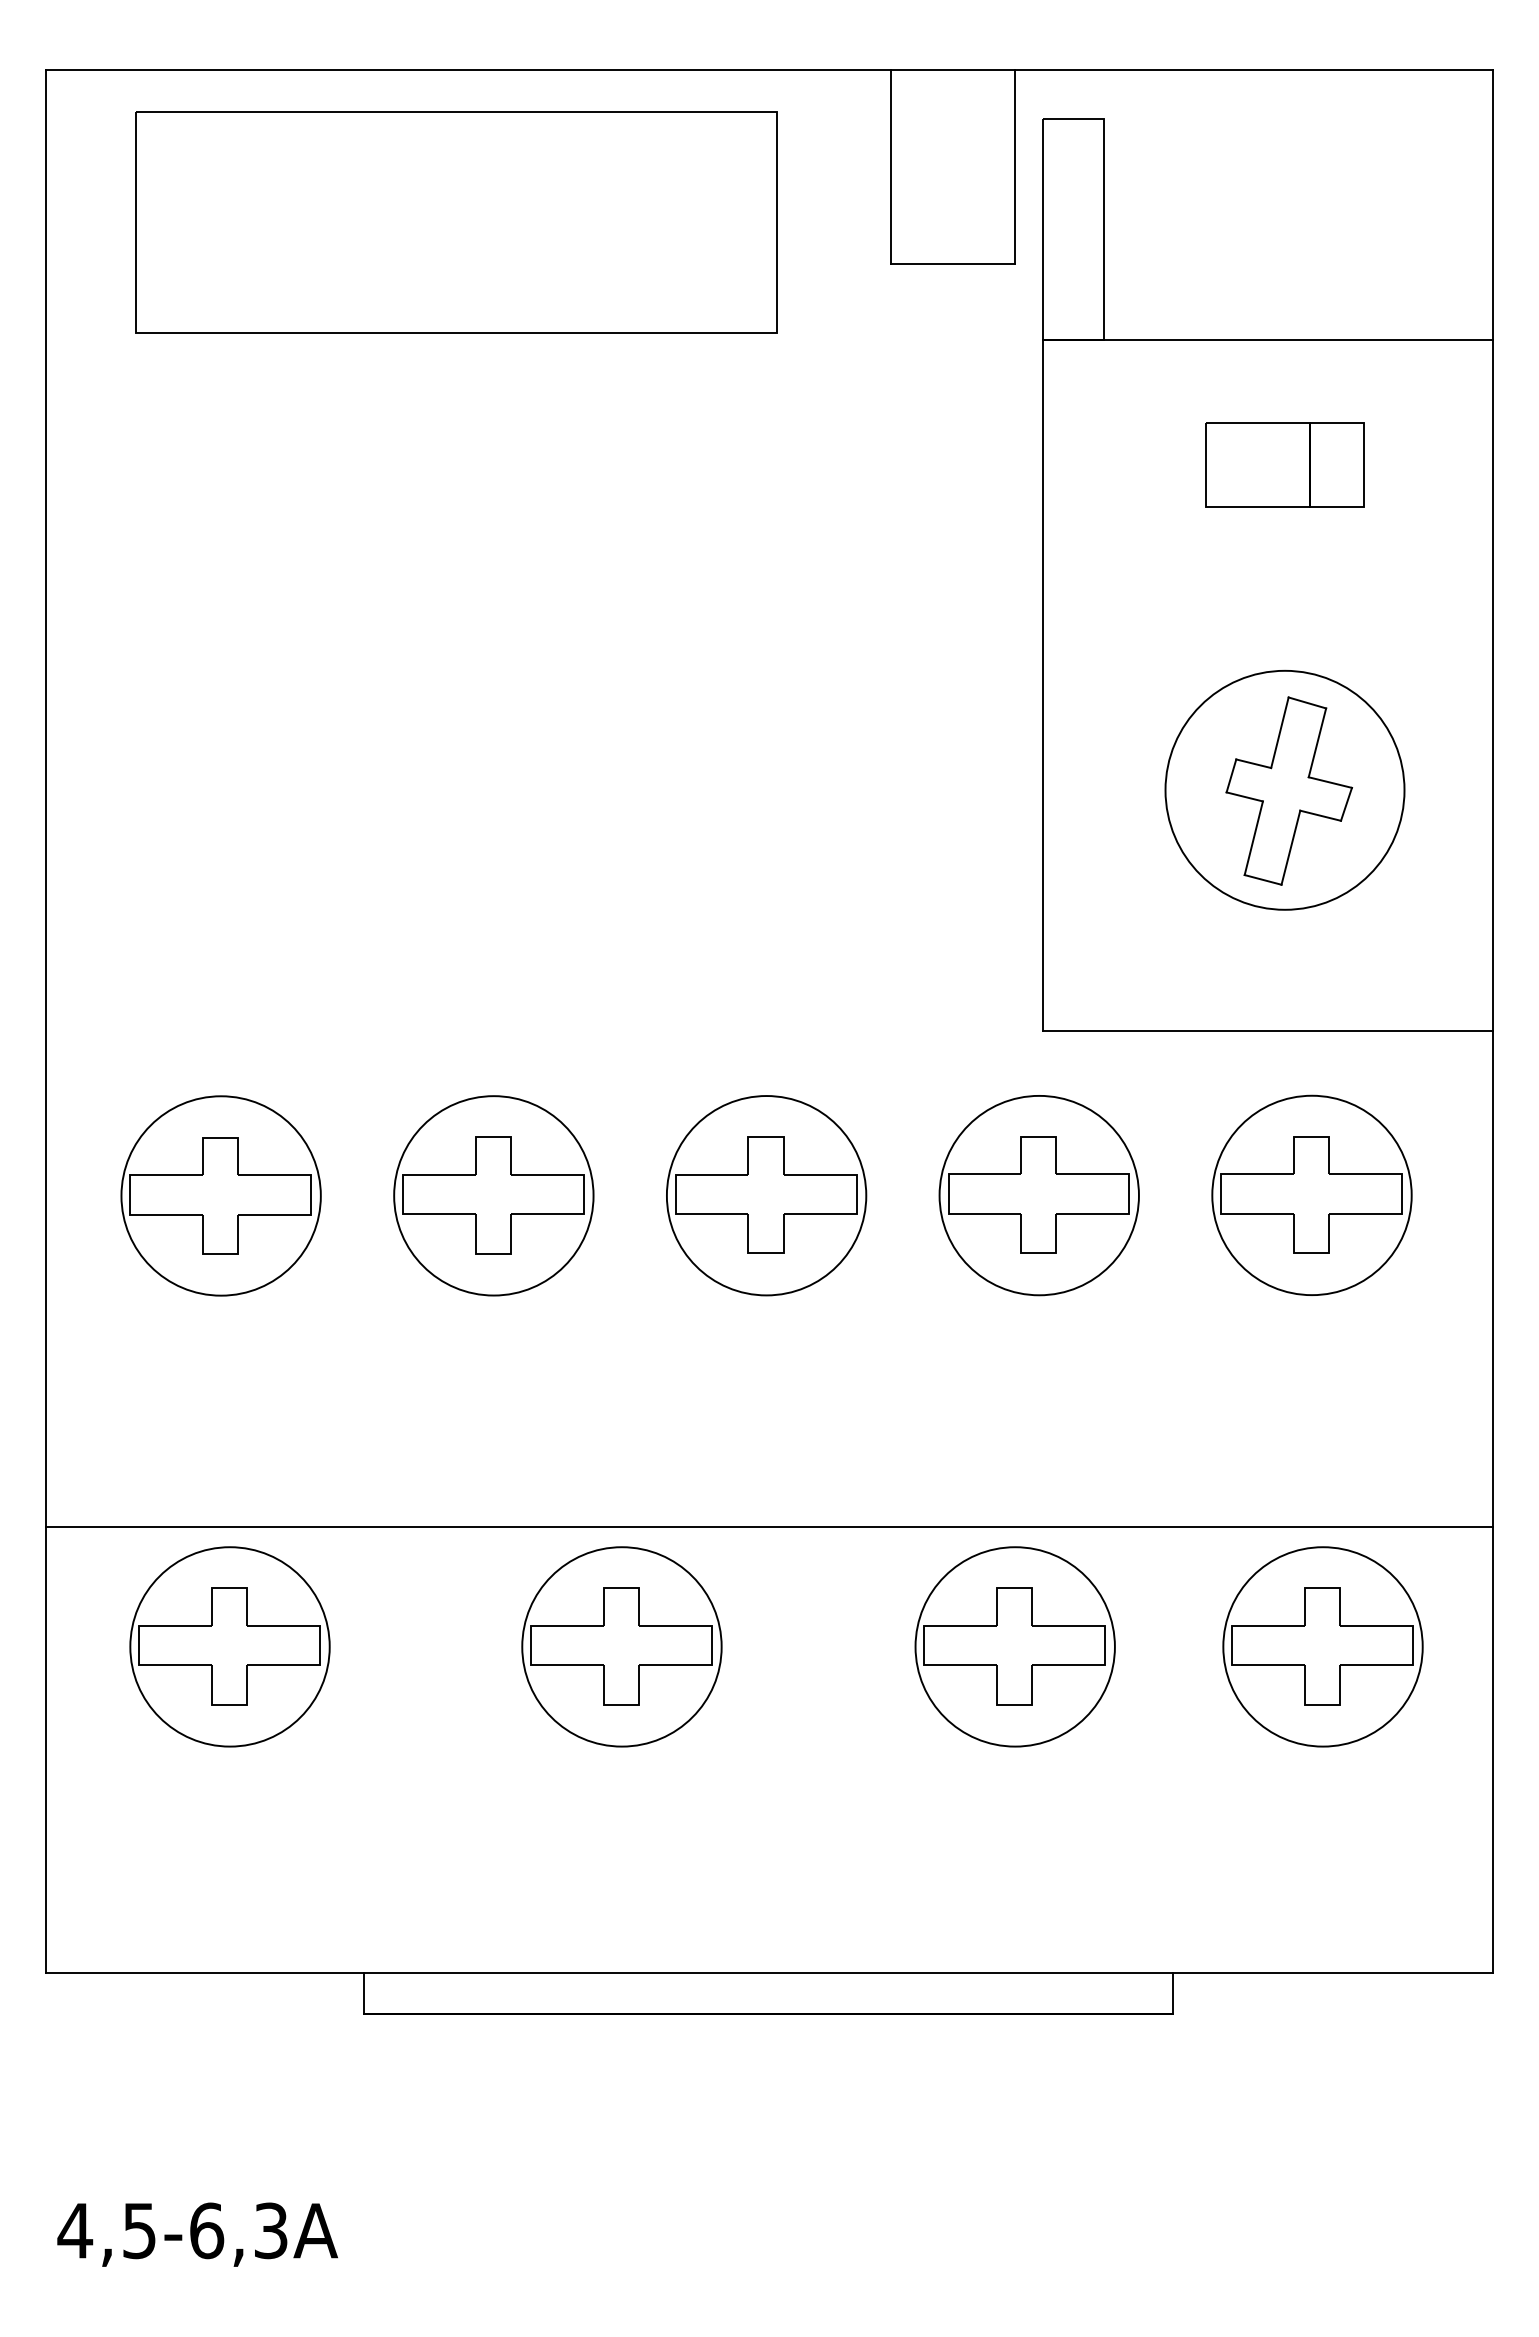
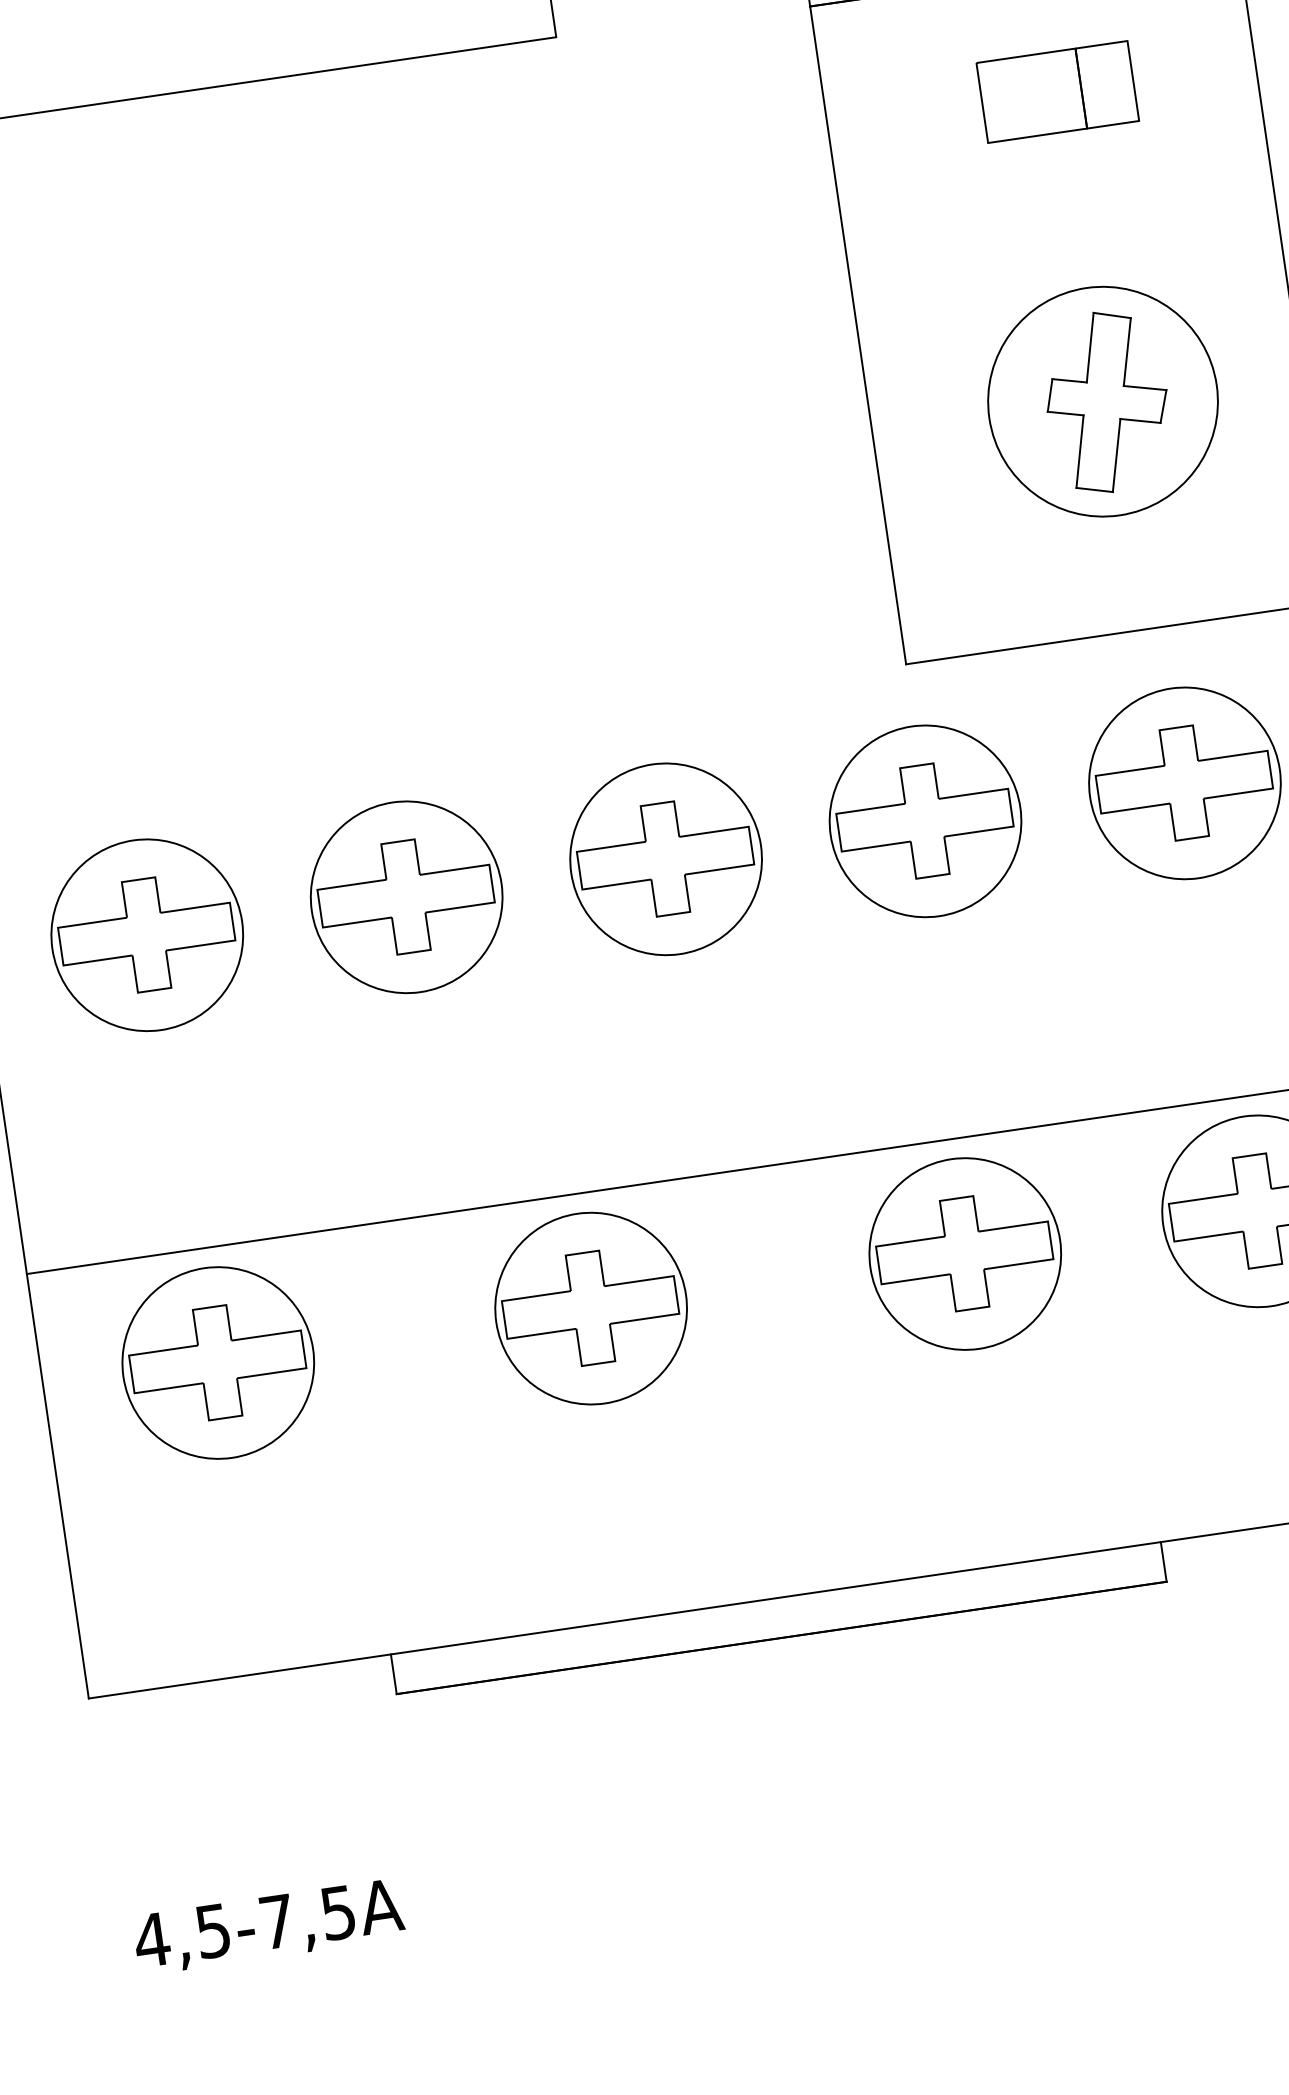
text: (238, 2230) -> (307, 1917), 4,5-6,3A -> 4,5-7,5A

